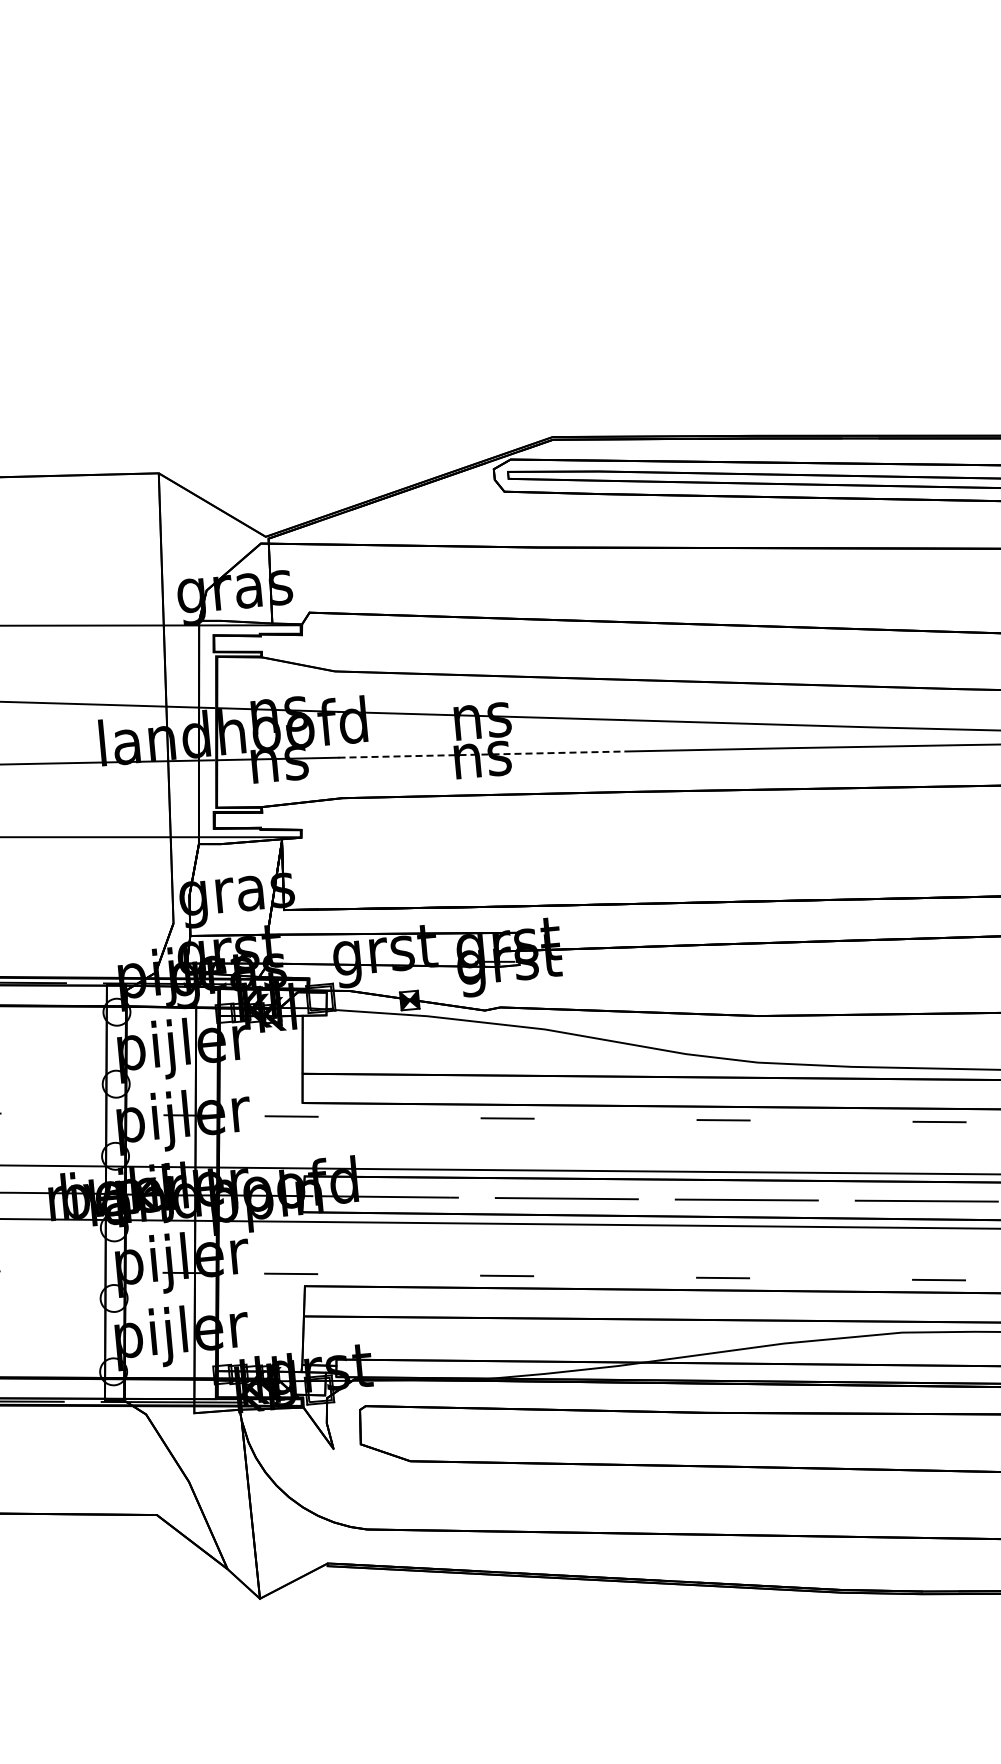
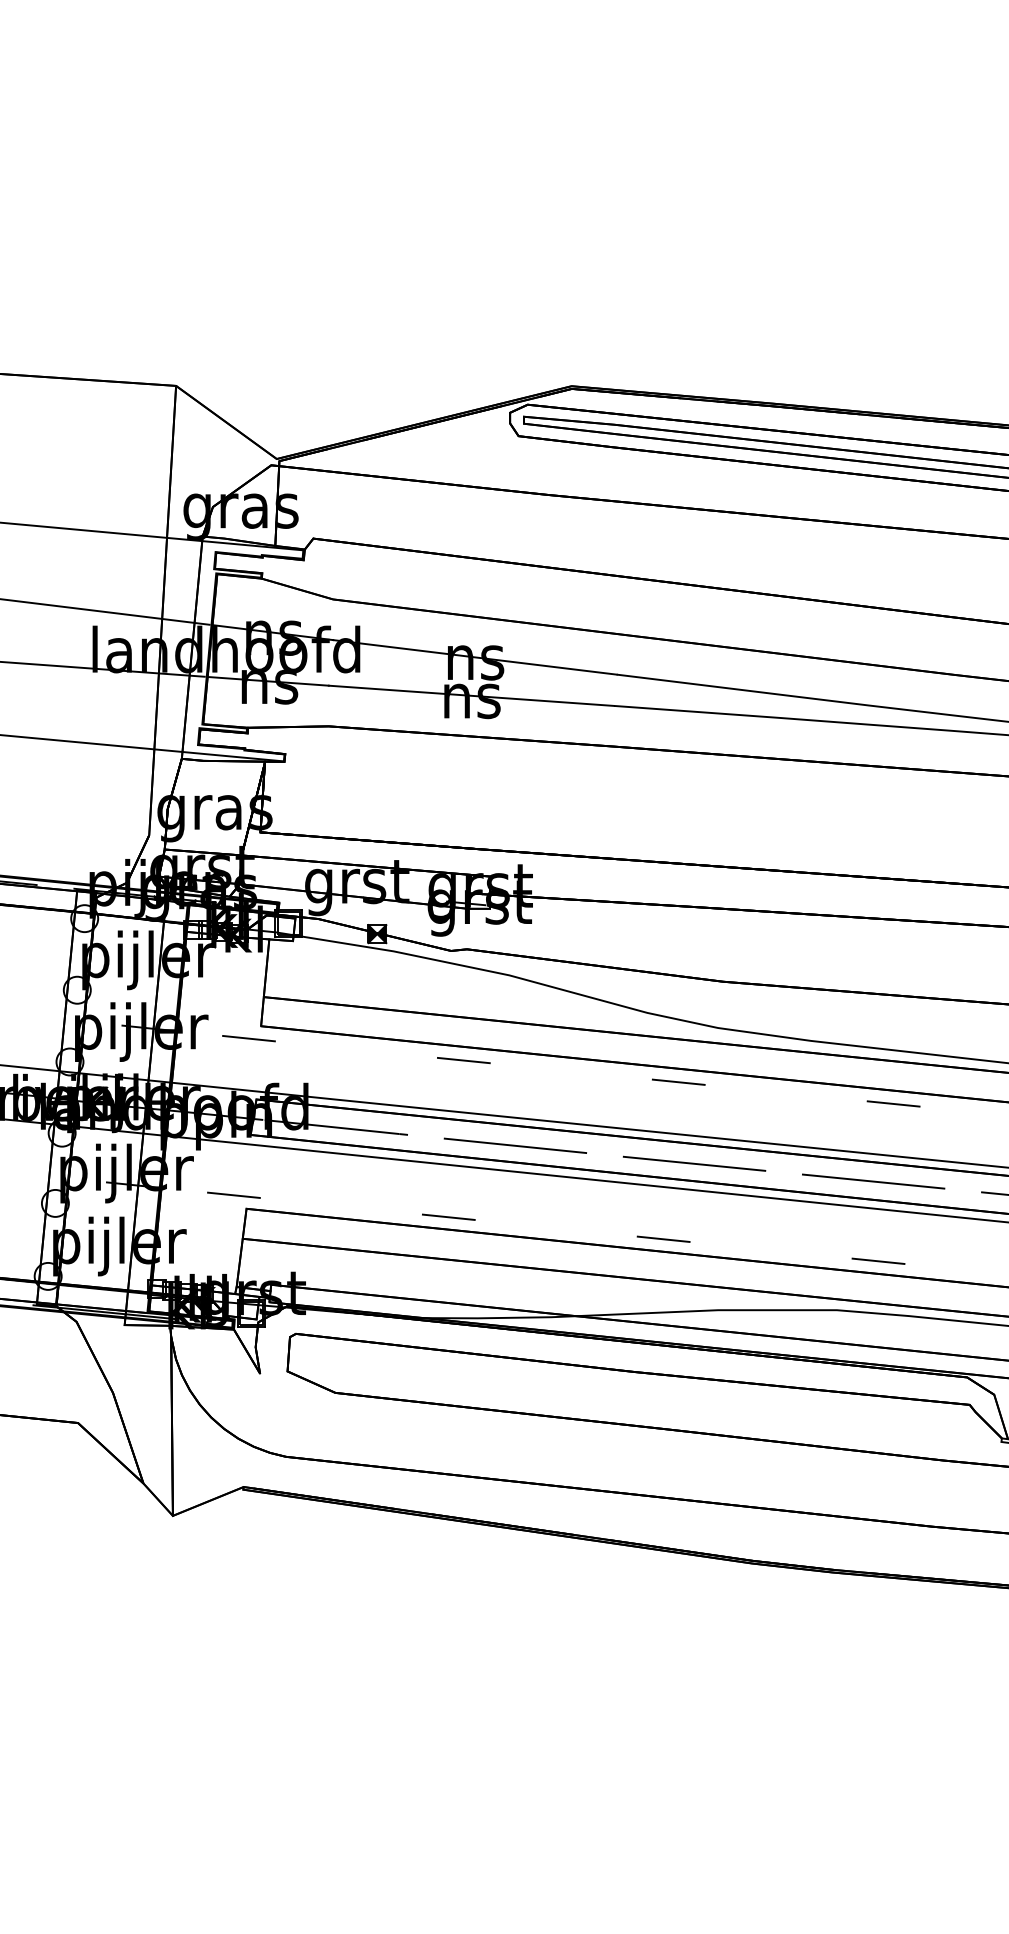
line: (481, 754) -> (471, 695), dashed -> solid

